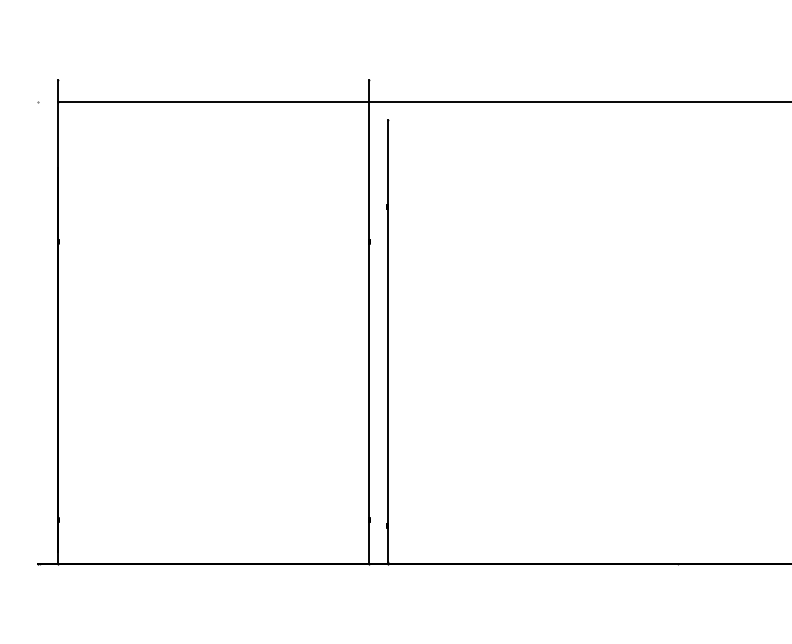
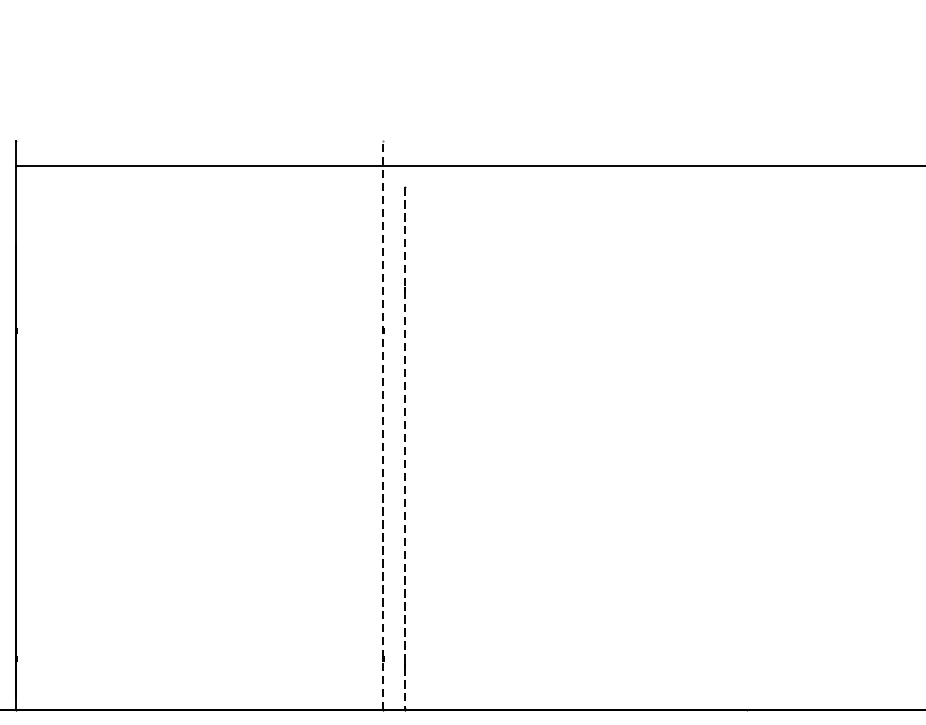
line: (369, 322) -> (383, 426), solid -> dashed
line: (387, 341) -> (404, 448), solid -> dashed

